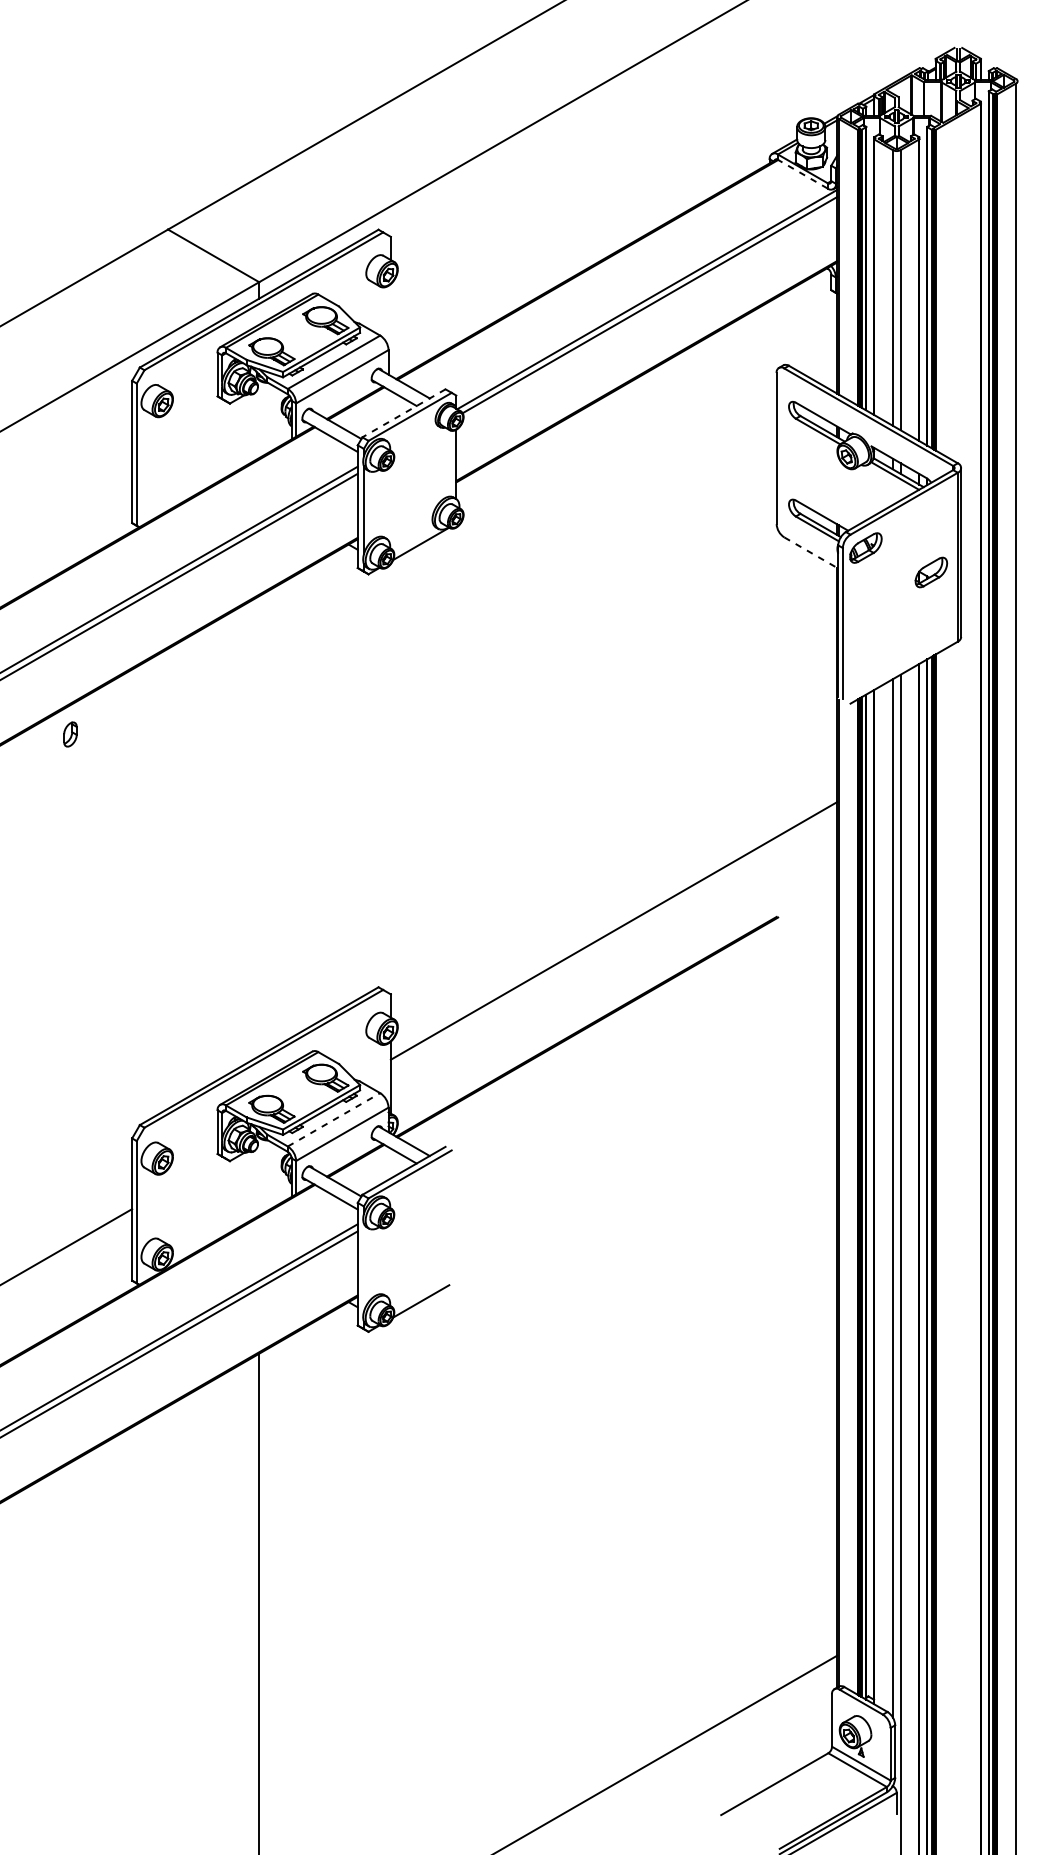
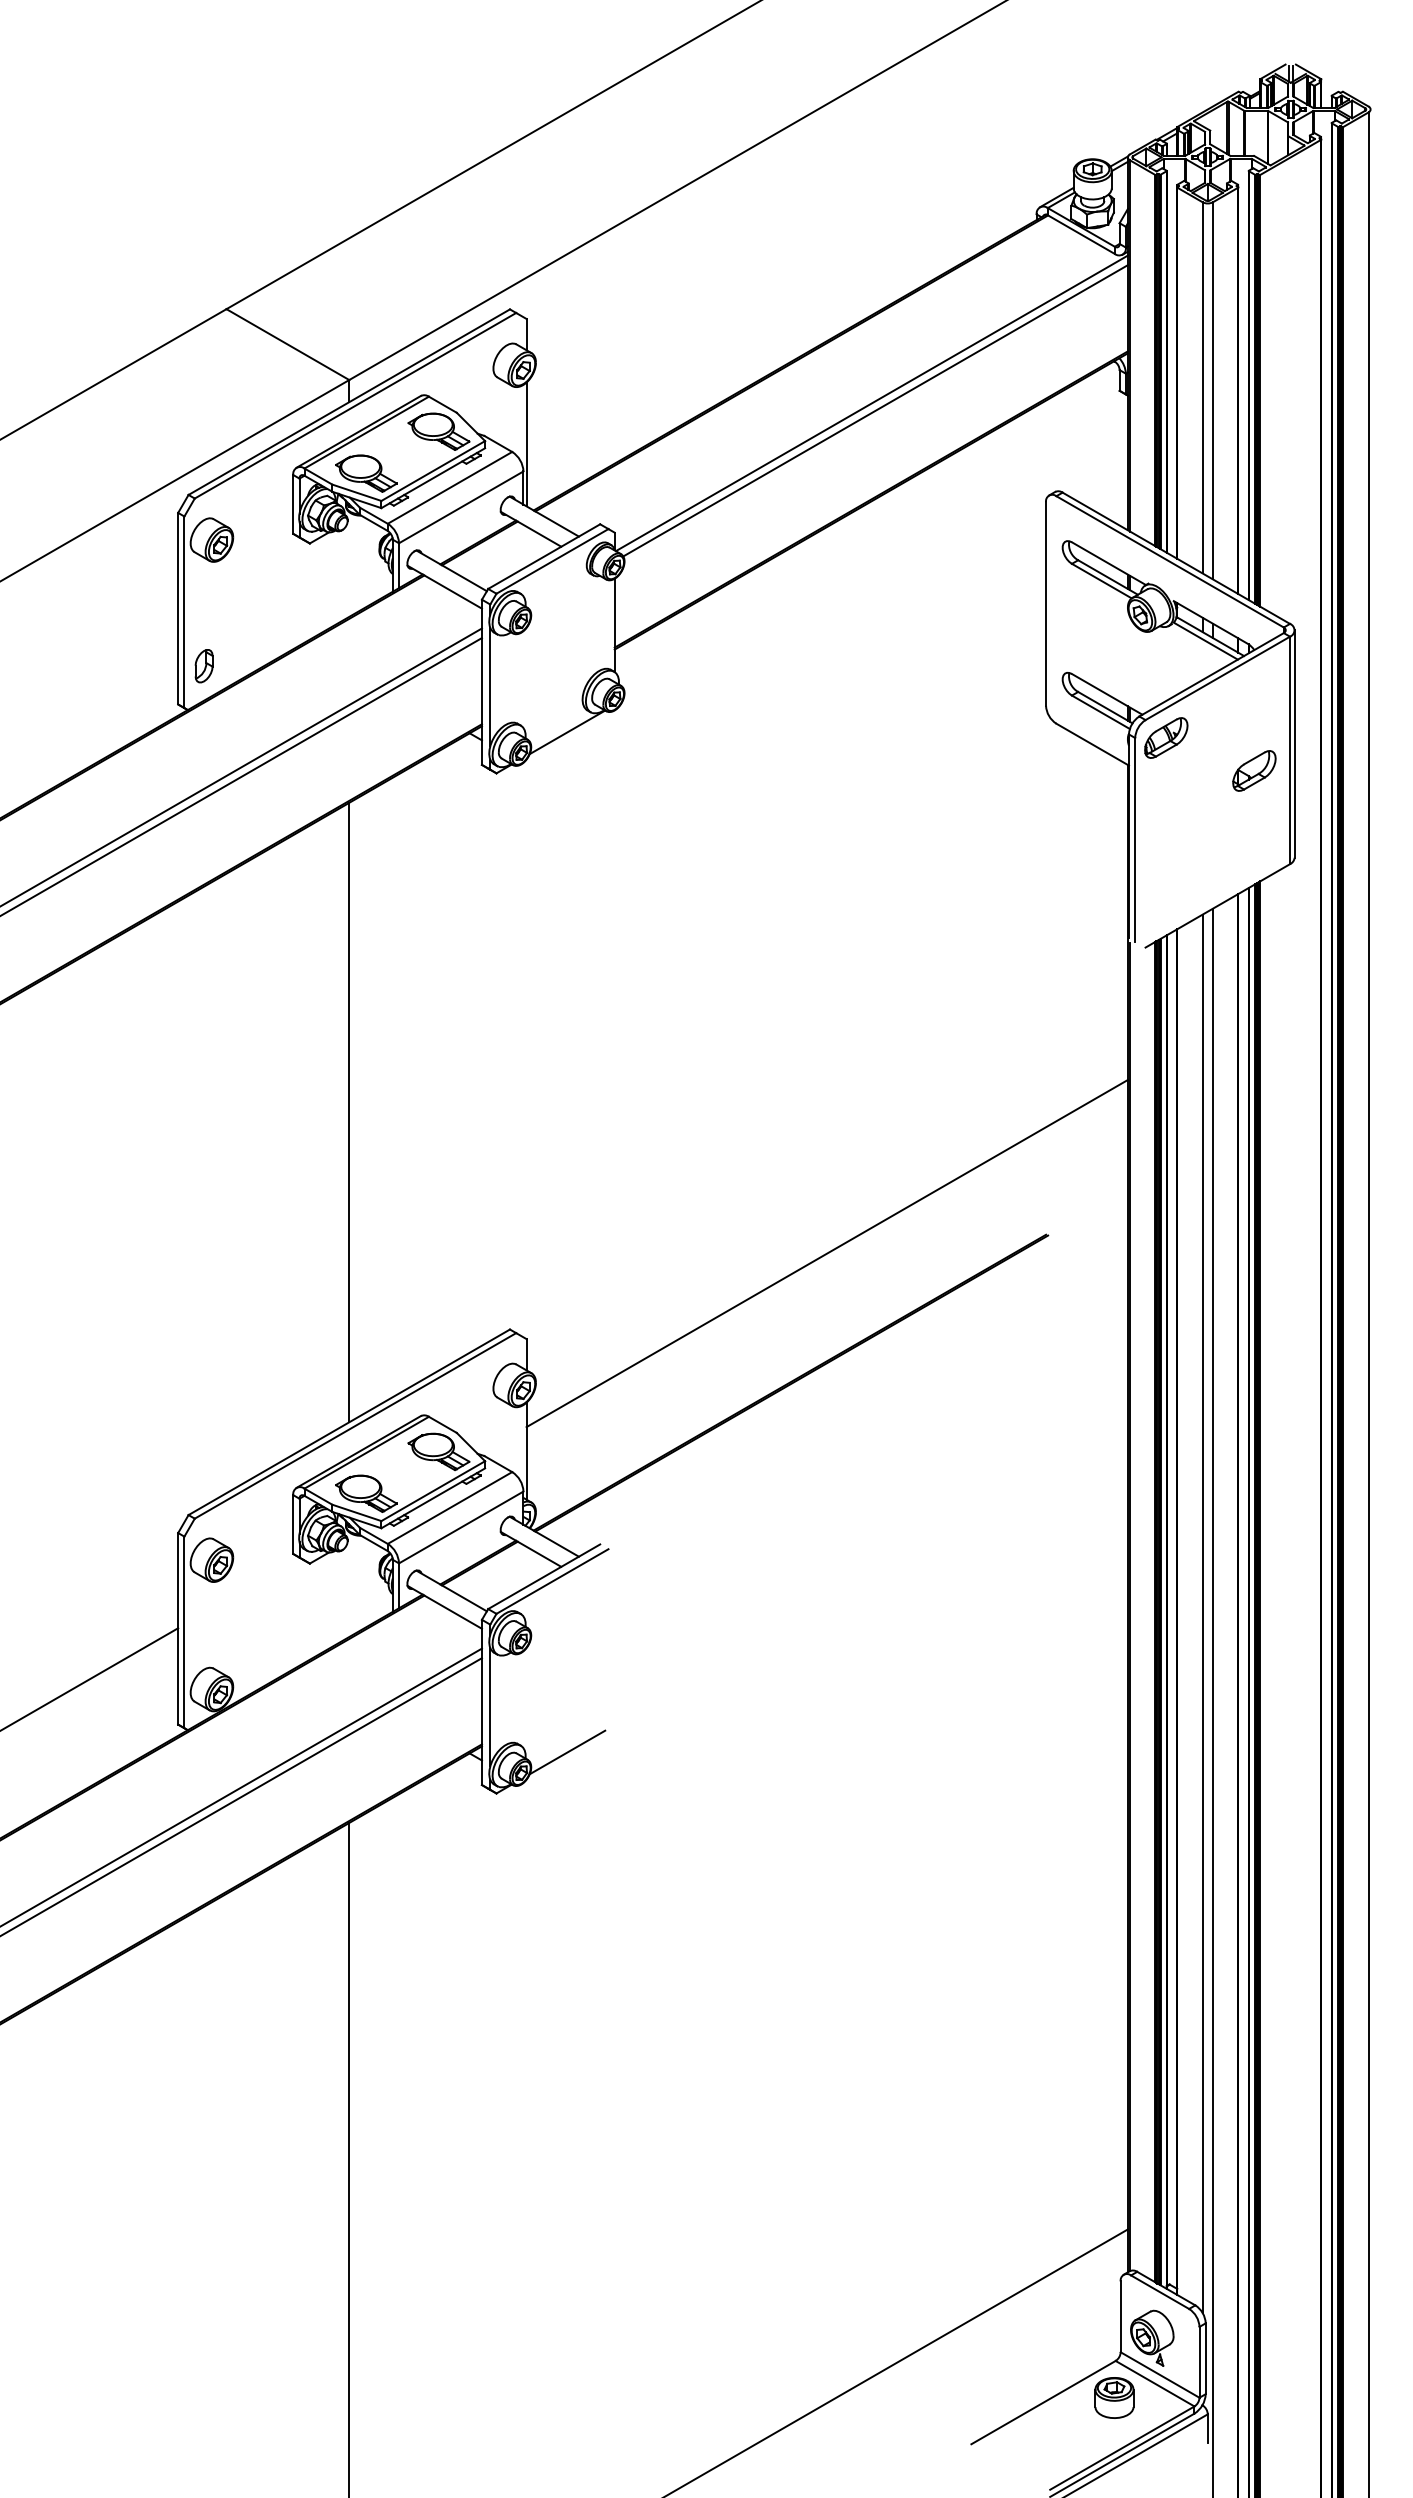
line: (802, 174) -> (1081, 234), dashed -> solid
line: (390, 330) -> (526, 444), added
line: (404, 413) -> (544, 556), dashed -> solid
line: (811, 552) -> (1092, 744), dashed -> solid
part: (70, 734) -> (203, 666), moved
line: (259, 826) -> (349, 1112), added
line: (334, 1120) -> (450, 1508), dashed -> solid
line: (364, 1267) -> (490, 1707), added
part: (827, 1780) -> (1114, 2397), added

